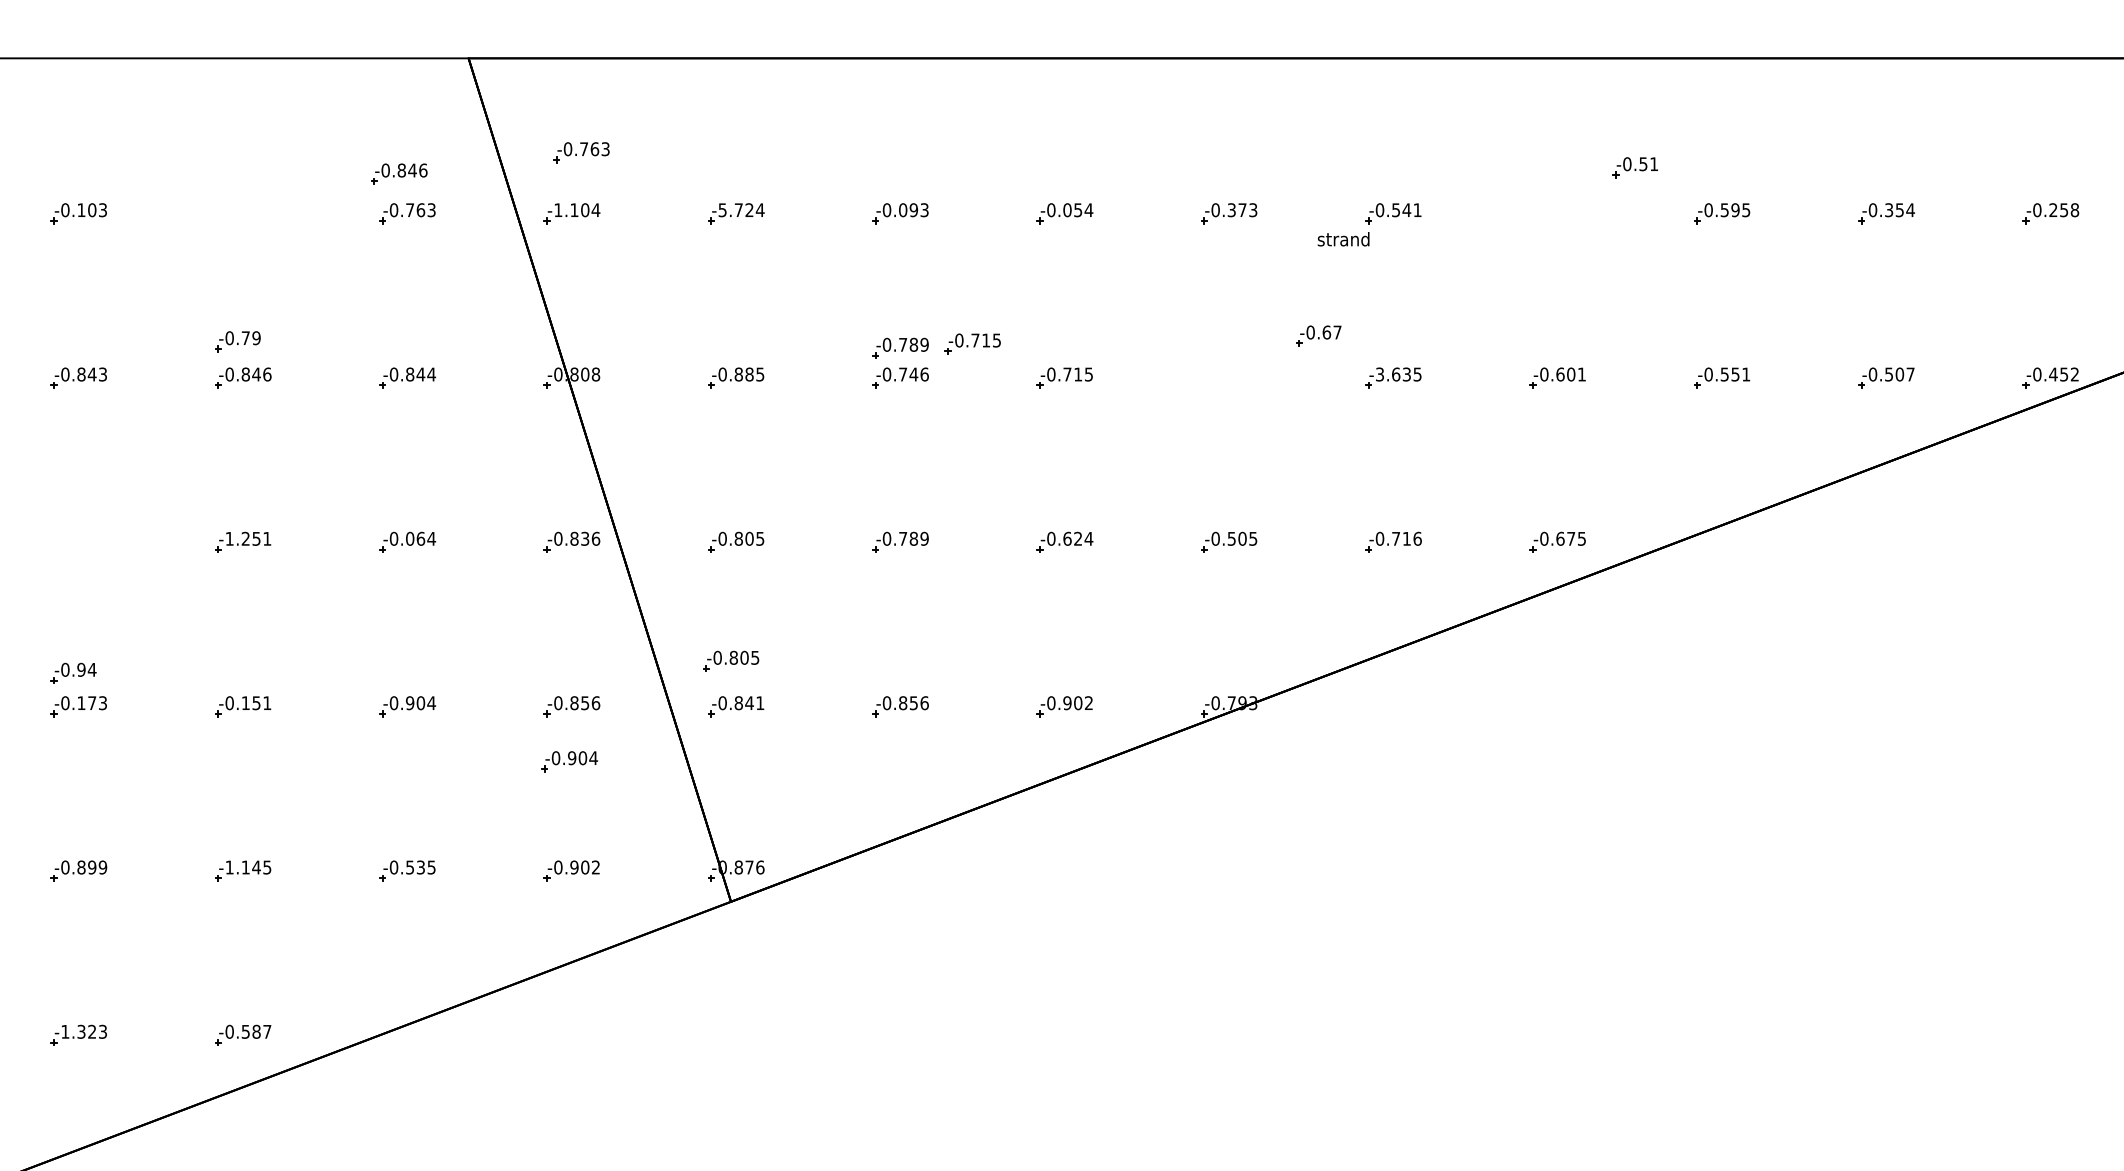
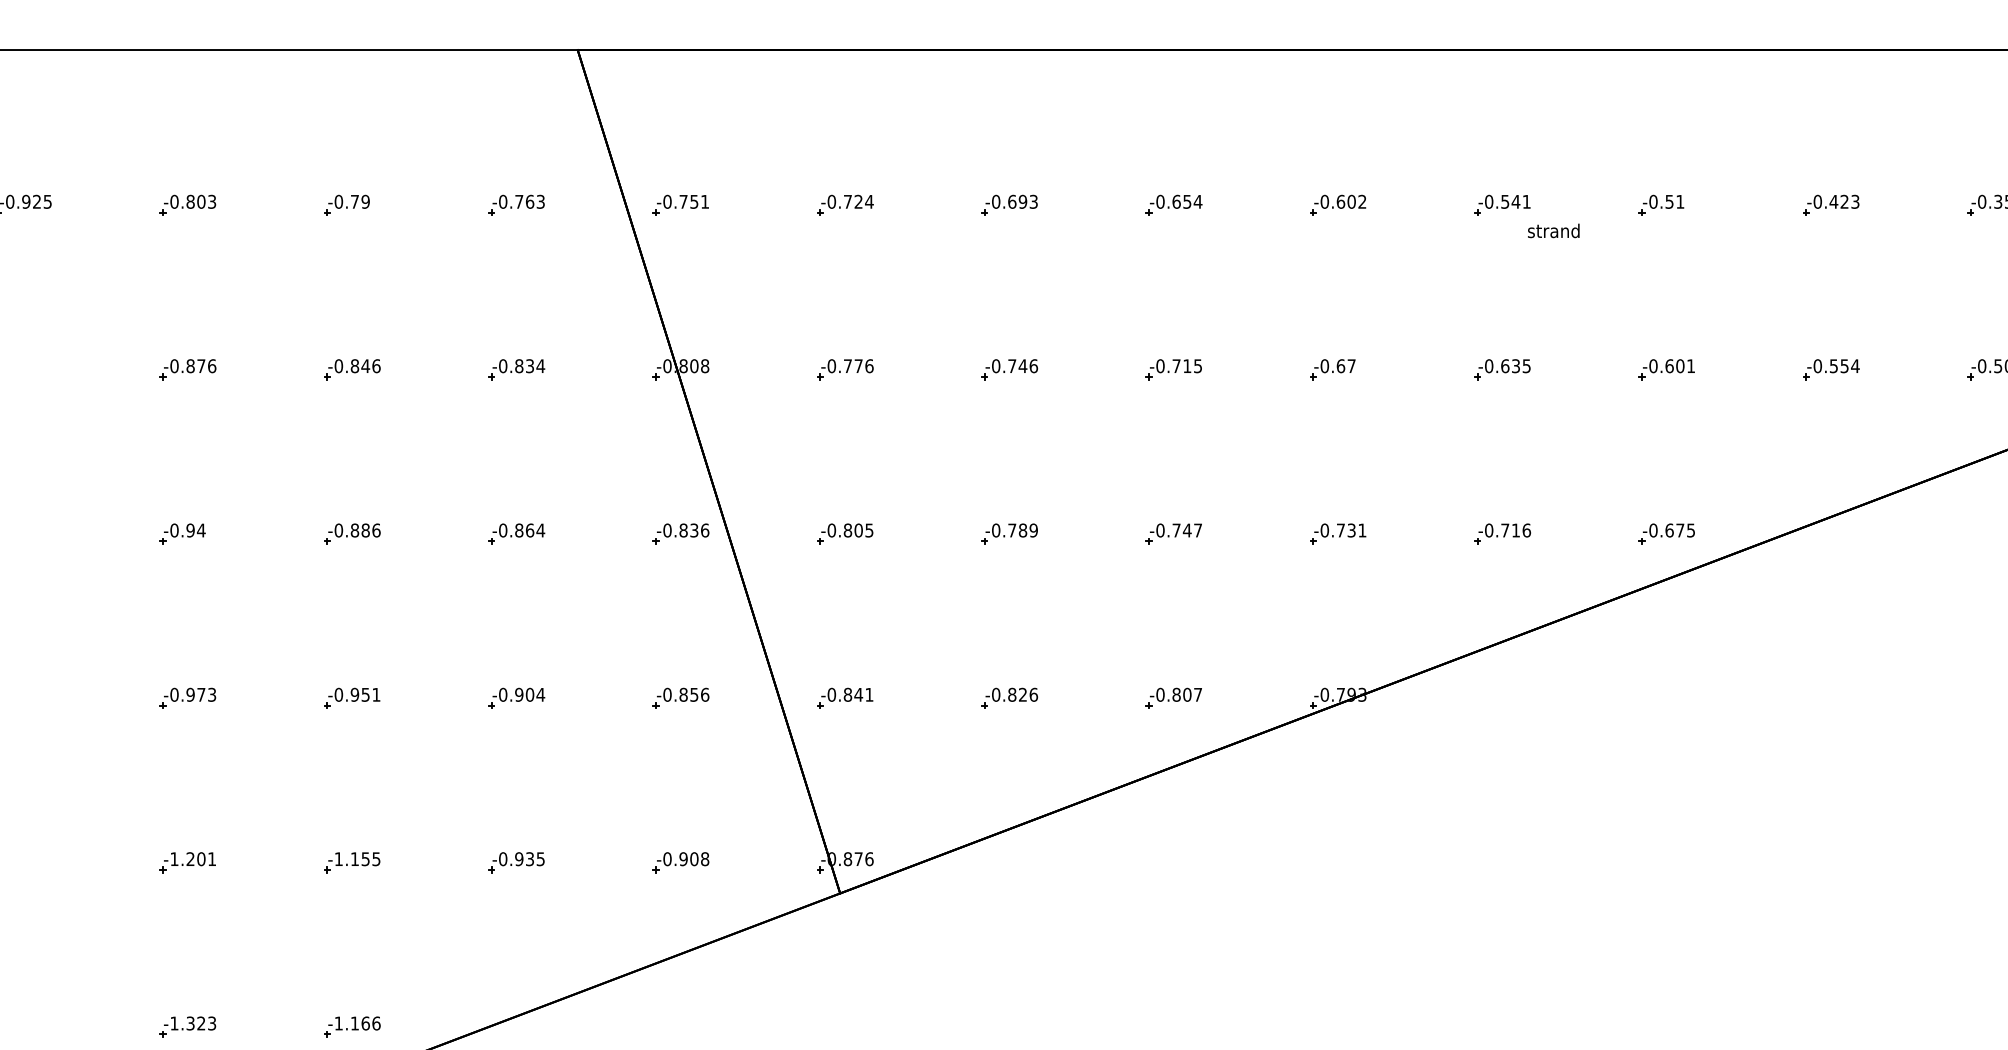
part: (581, 152) -> (690, 144), removed
part: (1634, 167) -> (1660, 205), moved
part: (399, 173) -> (508, 165), removed
text: (903, 209) -> (1012, 201), -0.093 -> -0.693
text: (1067, 209) -> (1176, 201), -0.054 -> -0.654
text: (81, 210) -> (190, 202), -0.103 -> -0.803
text: (577, 210) -> (686, 202), -1.104 -> -0.751
text: (722, 210) -> (831, 202), -5.724 -> -0.724
text: (1242, 210) -> (1351, 202), -0.373 -> -0.602
text: (1735, 210) -> (1844, 202), -0.595 -> -0.423
text: (1343, 239) -> (1553, 231), moved
part: (1318, 335) -> (1332, 369), moved
part: (237, 341) -> (346, 205), moved
part: (972, 343) -> (1081, 335), removed
part: (900, 347) -> (1009, 339), removed
text: (97, 374) -> (206, 366), -0.843 -> -0.876
text: (420, 374) -> (529, 366), -0.844 -> -0.834
text: (749, 374) -> (858, 366), -0.885 -> -0.776
text: (1379, 374) -> (1488, 366), -3.635 -> -0.635
text: (1745, 374) -> (1854, 366), -0.551 -> -0.554
text: (248, 538) -> (357, 530), -1.251 -> -0.886
text: (410, 538) -> (519, 530), -0.064 -> -0.864
text: (1078, 538) -> (1187, 530), -0.624 -> -0.747
text: (1242, 538) -> (1351, 530), -0.505 -> -0.731
part: (731, 660) -> (840, 652), removed
part: (73, 672) -> (182, 533), moved
text: (81, 703) -> (190, 695), -0.173 -> -0.973
text: (245, 703) -> (354, 695), -0.151 -> -0.951
text: (913, 703) -> (1022, 695), -0.856 -> -0.826
text: (1077, 703) -> (1186, 695), -0.902 -> -0.807
part: (569, 761) -> (678, 753), removed
text: (84, 867) -> (193, 859), -0.899 -> -1.201
text: (256, 867) -> (365, 859), -1.145 -> -1.155
text: (410, 867) -> (519, 859), -0.535 -> -0.935
text: (595, 867) -> (704, 859), -0.902 -> -0.908
text: (248, 1031) -> (357, 1023), -0.587 -> -1.166

